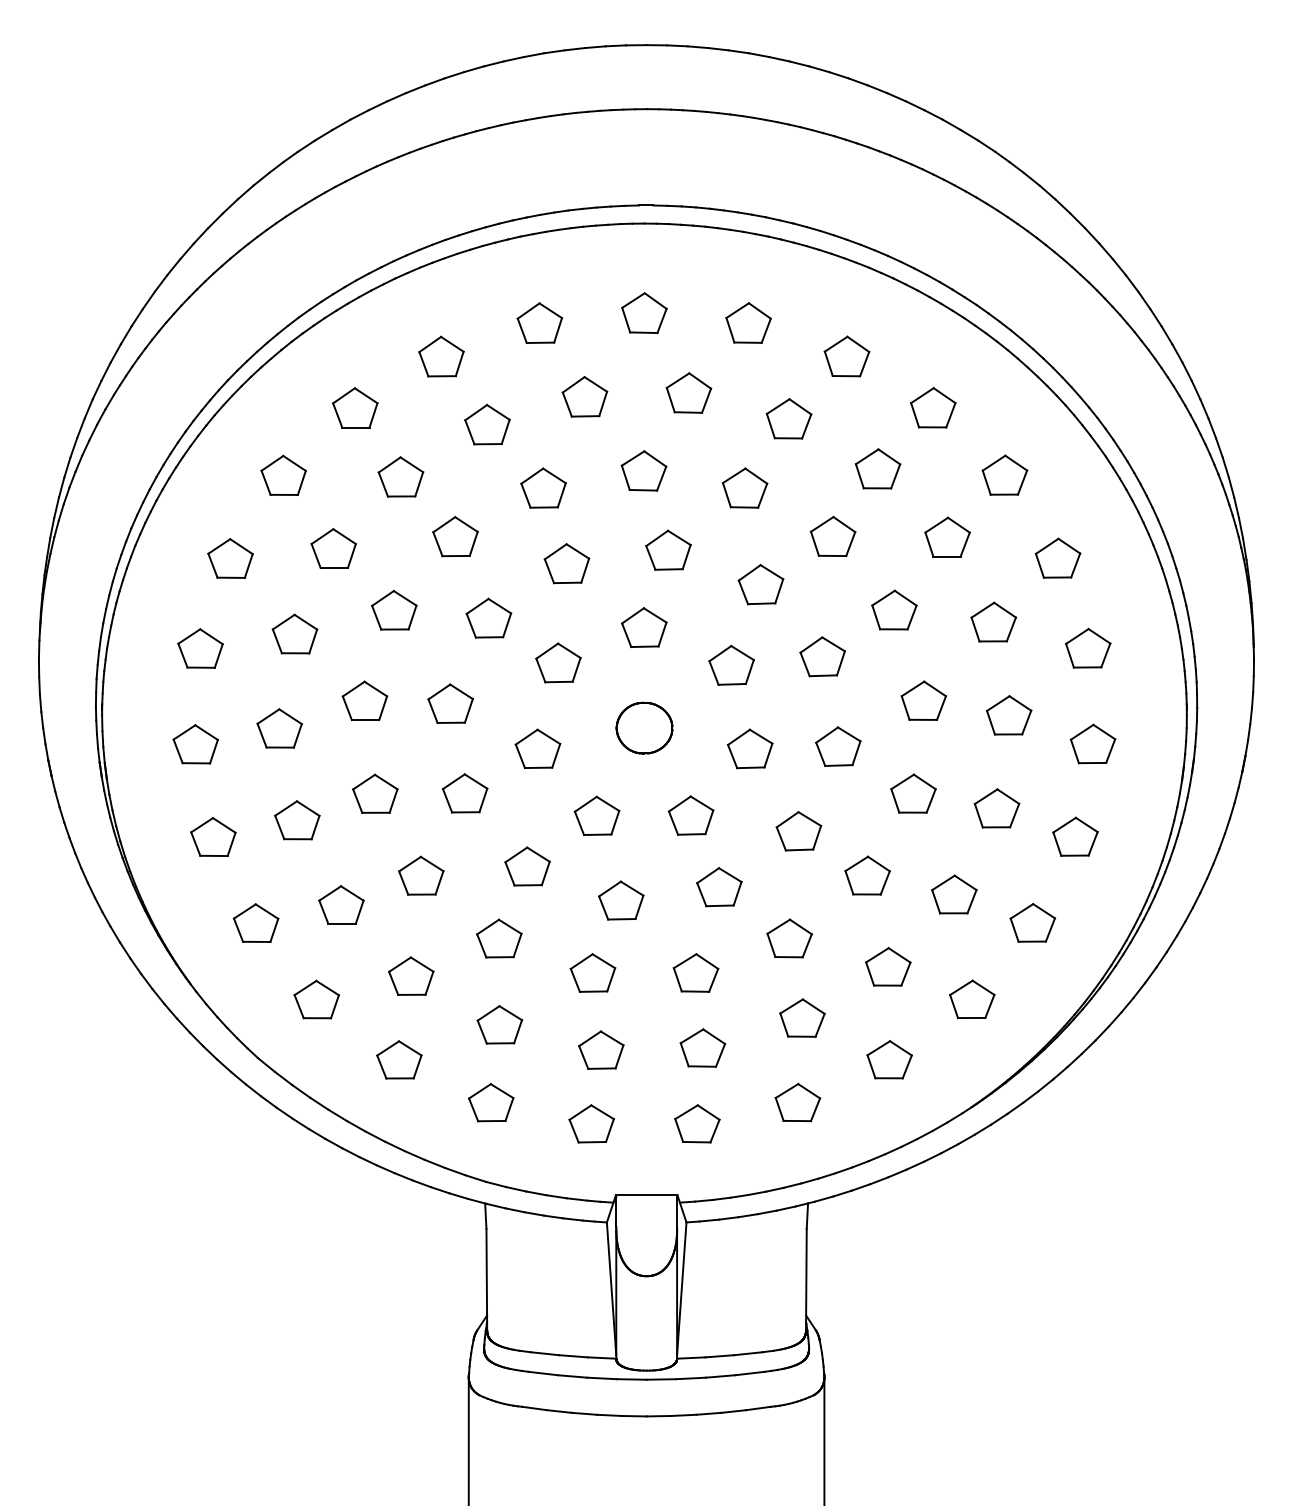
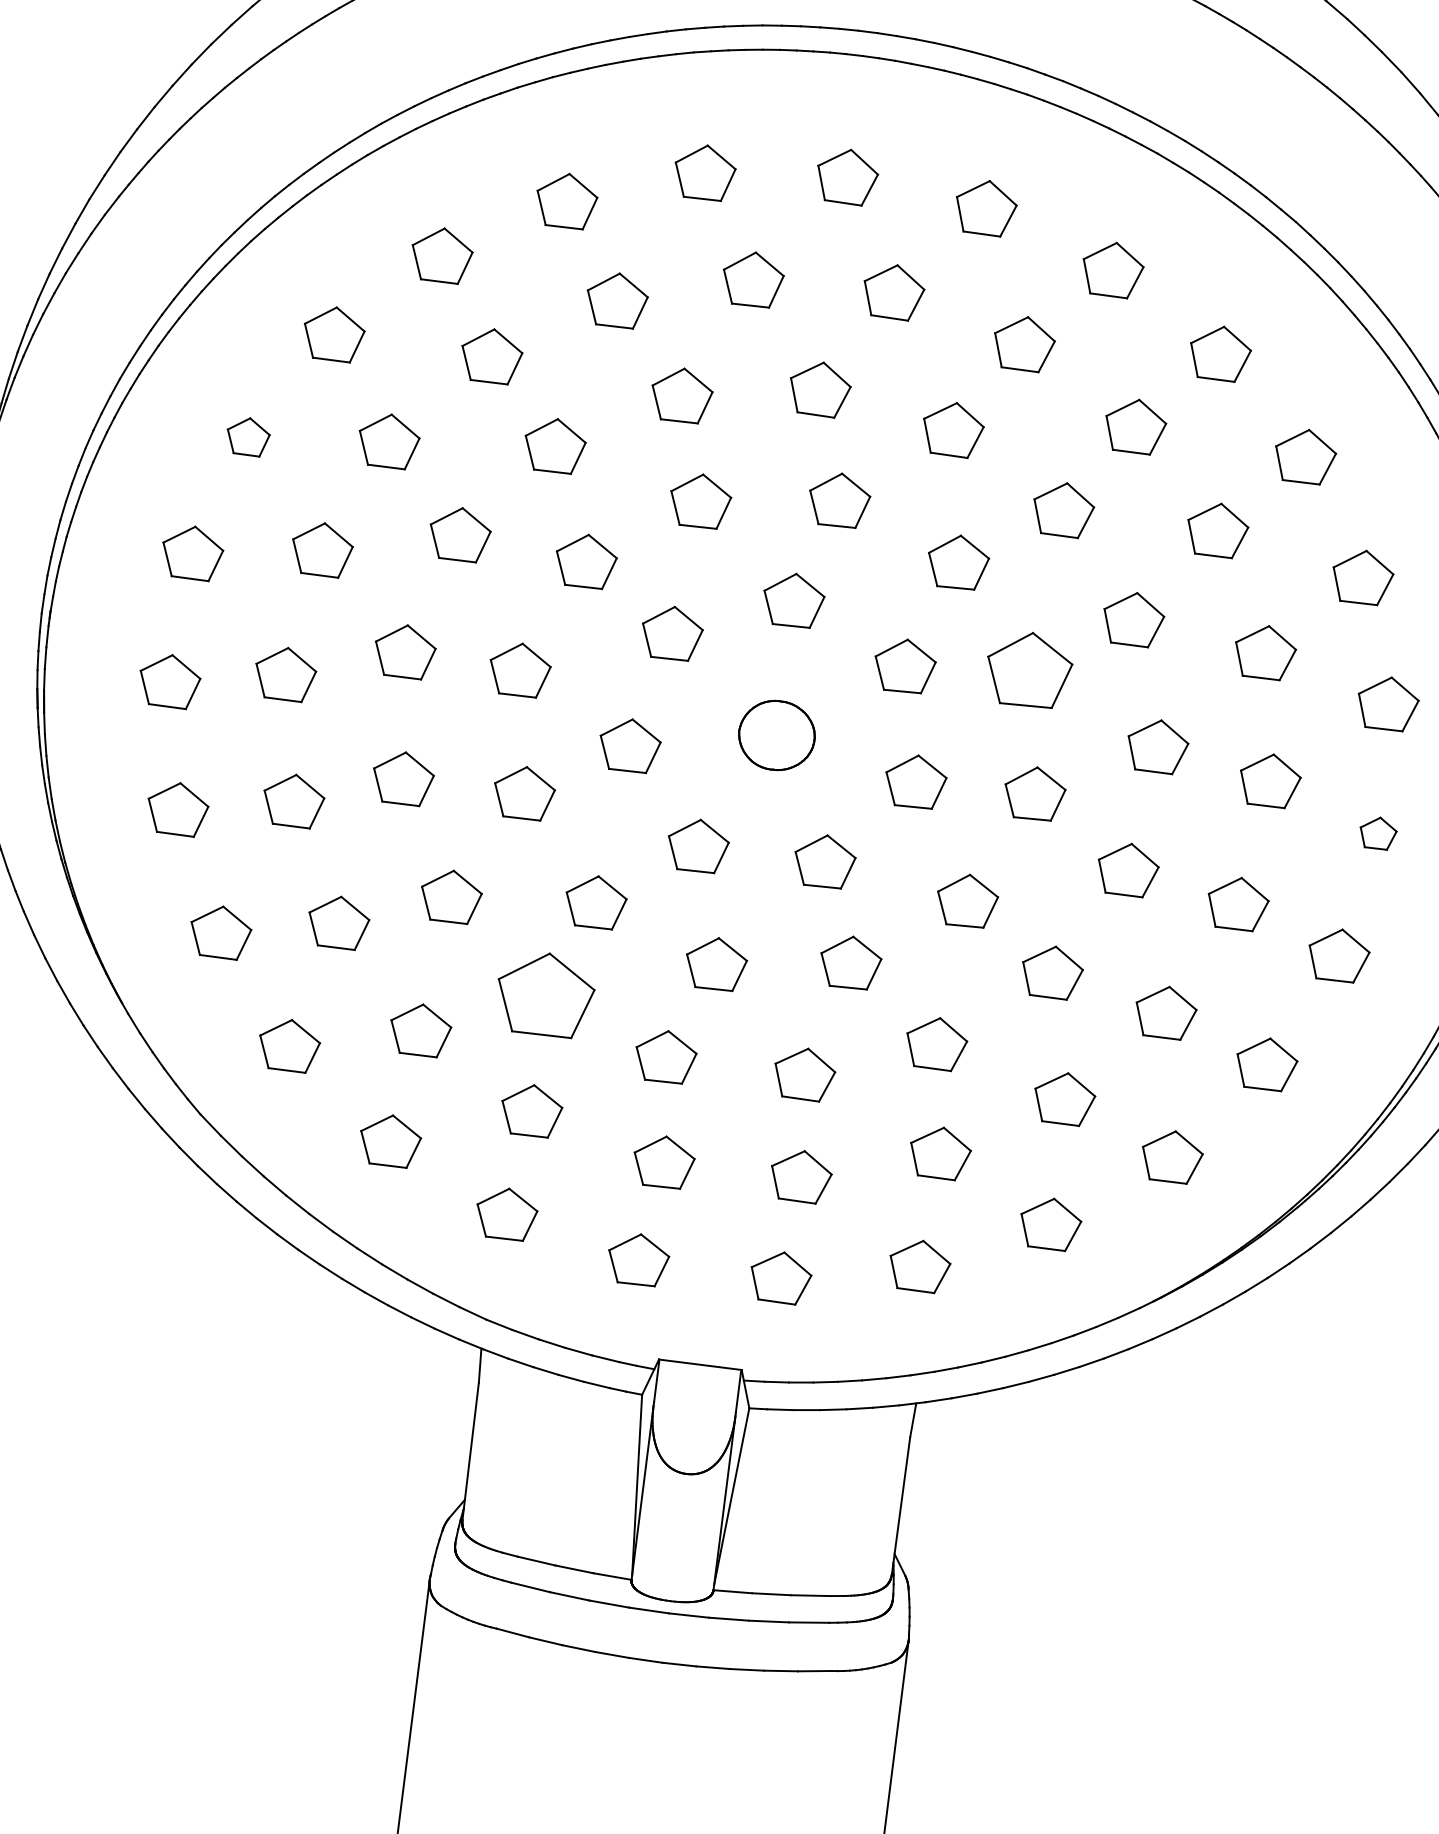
part: (230, 558) -> (248, 436), size x0.7
part: (822, 656) -> (1028, 669), size x1.4
part: (1092, 743) -> (1377, 832), size x0.6
part: (499, 938) -> (545, 994), size x1.6

